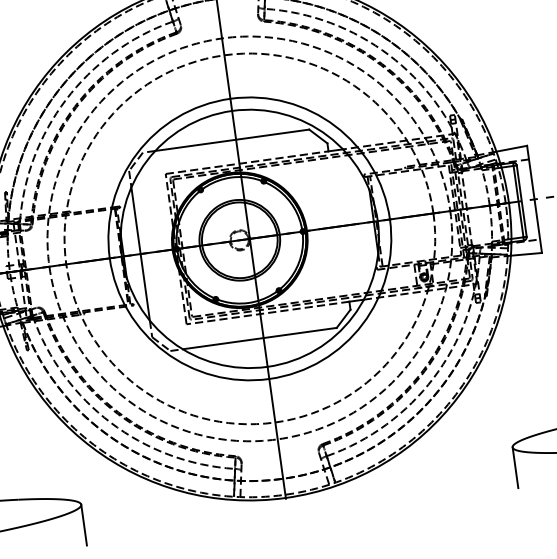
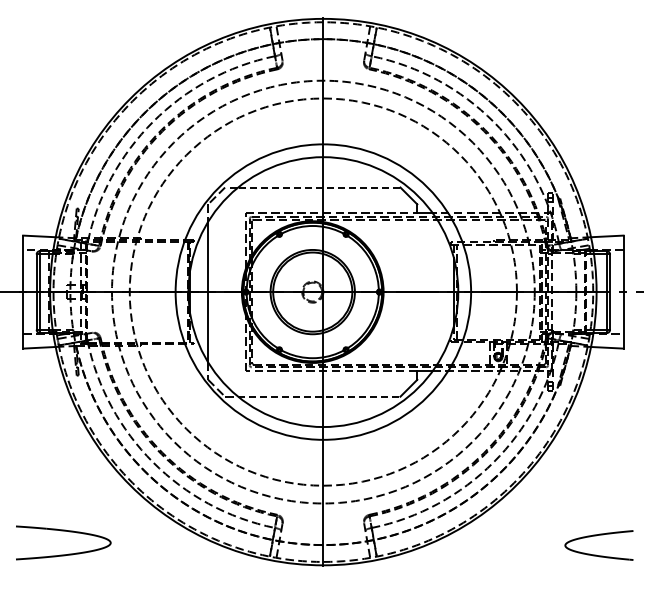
line: (231, 140) -> (318, 187), solid -> dashed
line: (259, 338) -> (319, 396), solid -> dashed
line: (515, 467) -> (565, 566), removed
line: (83, 524) -> (110, 563), removed

